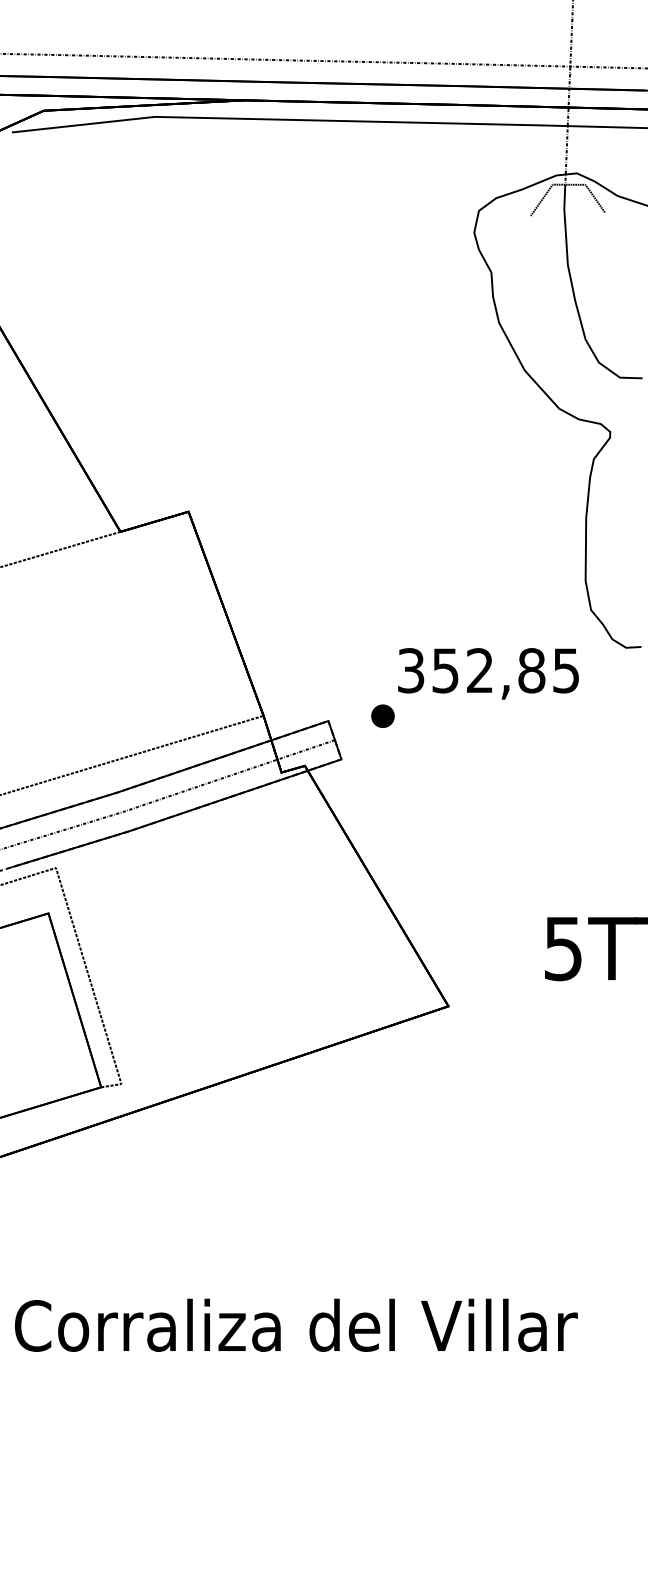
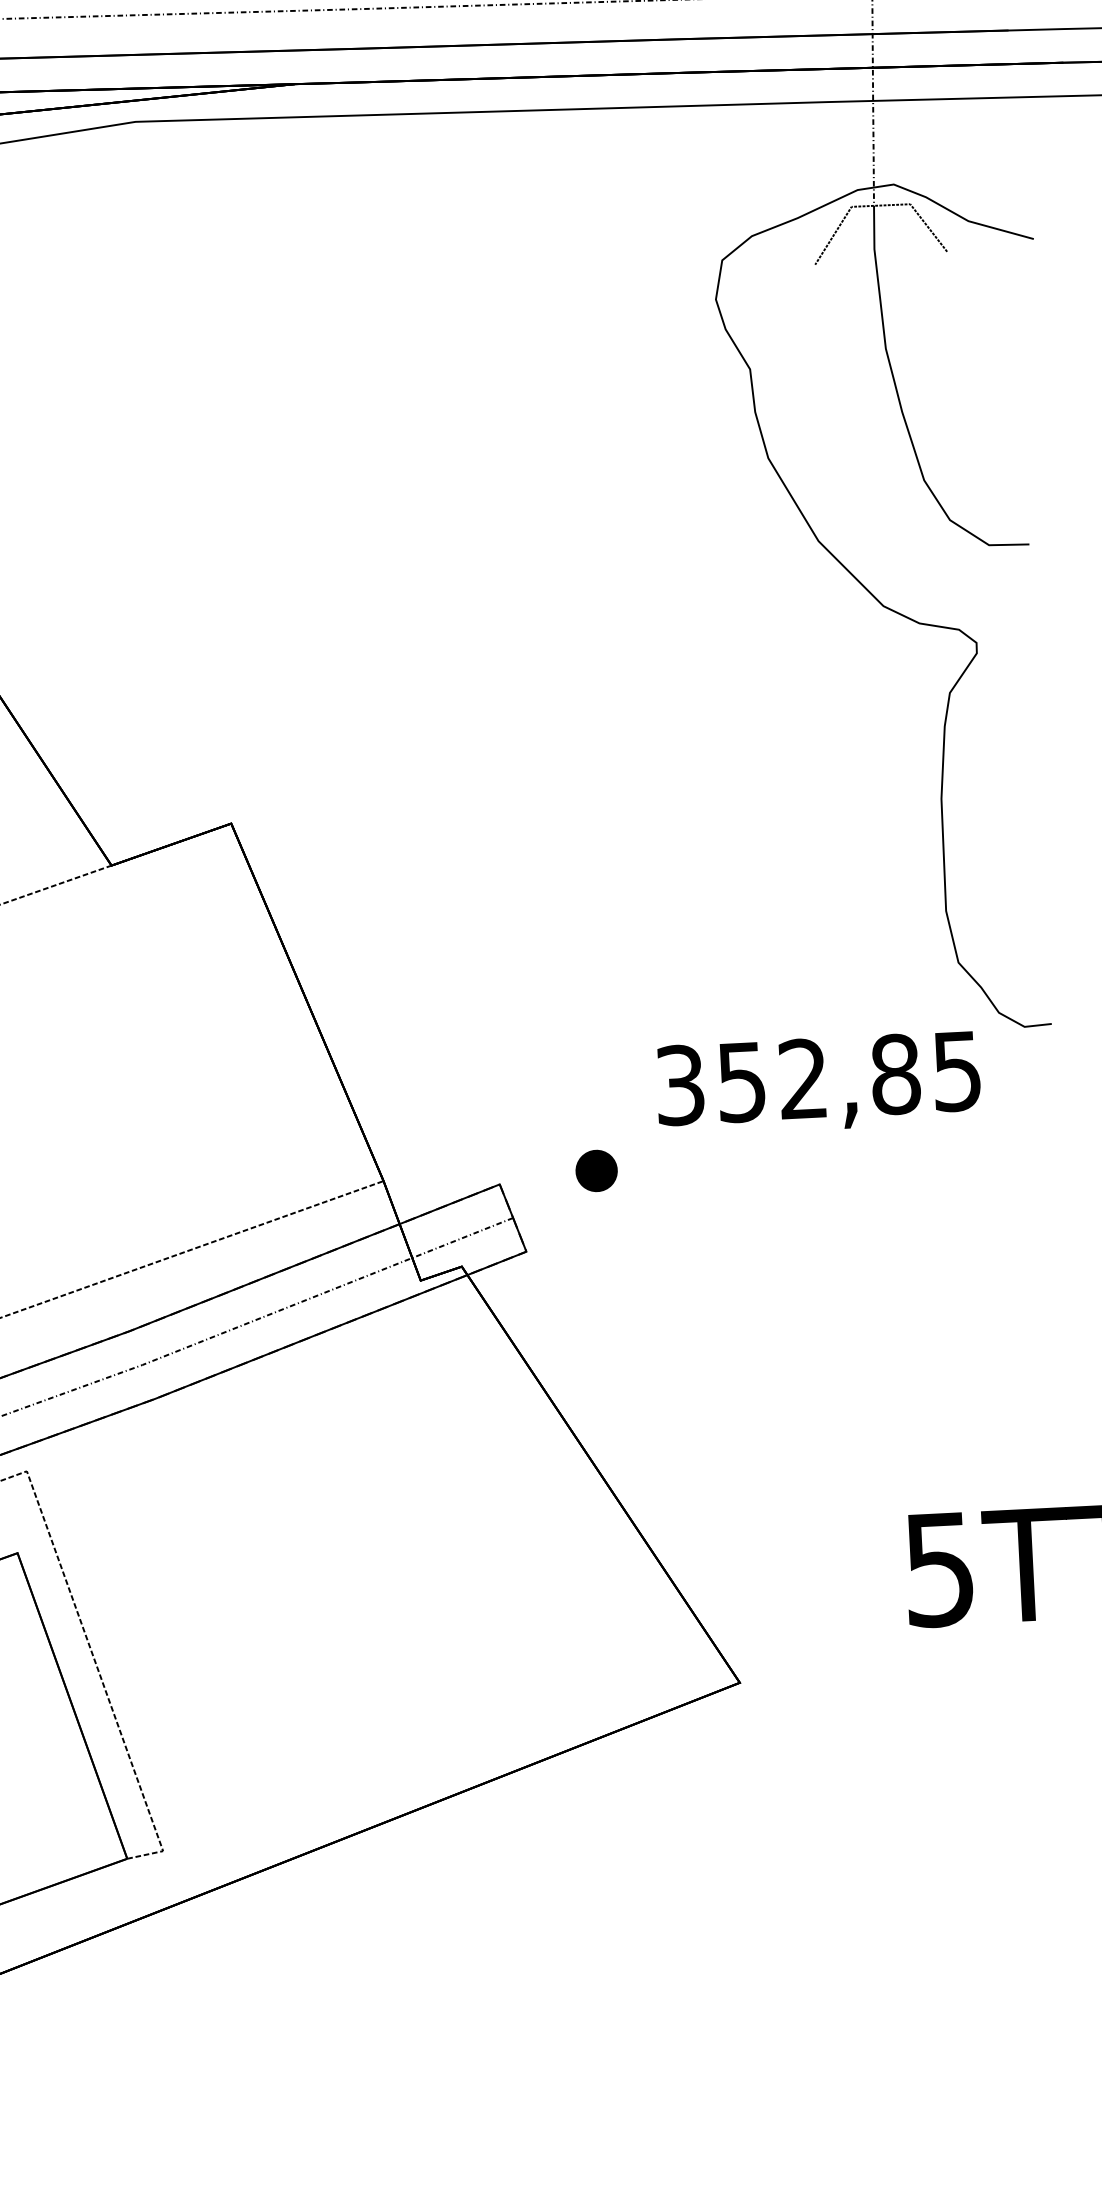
text: (488, 673) -> (818, 1083), moved

